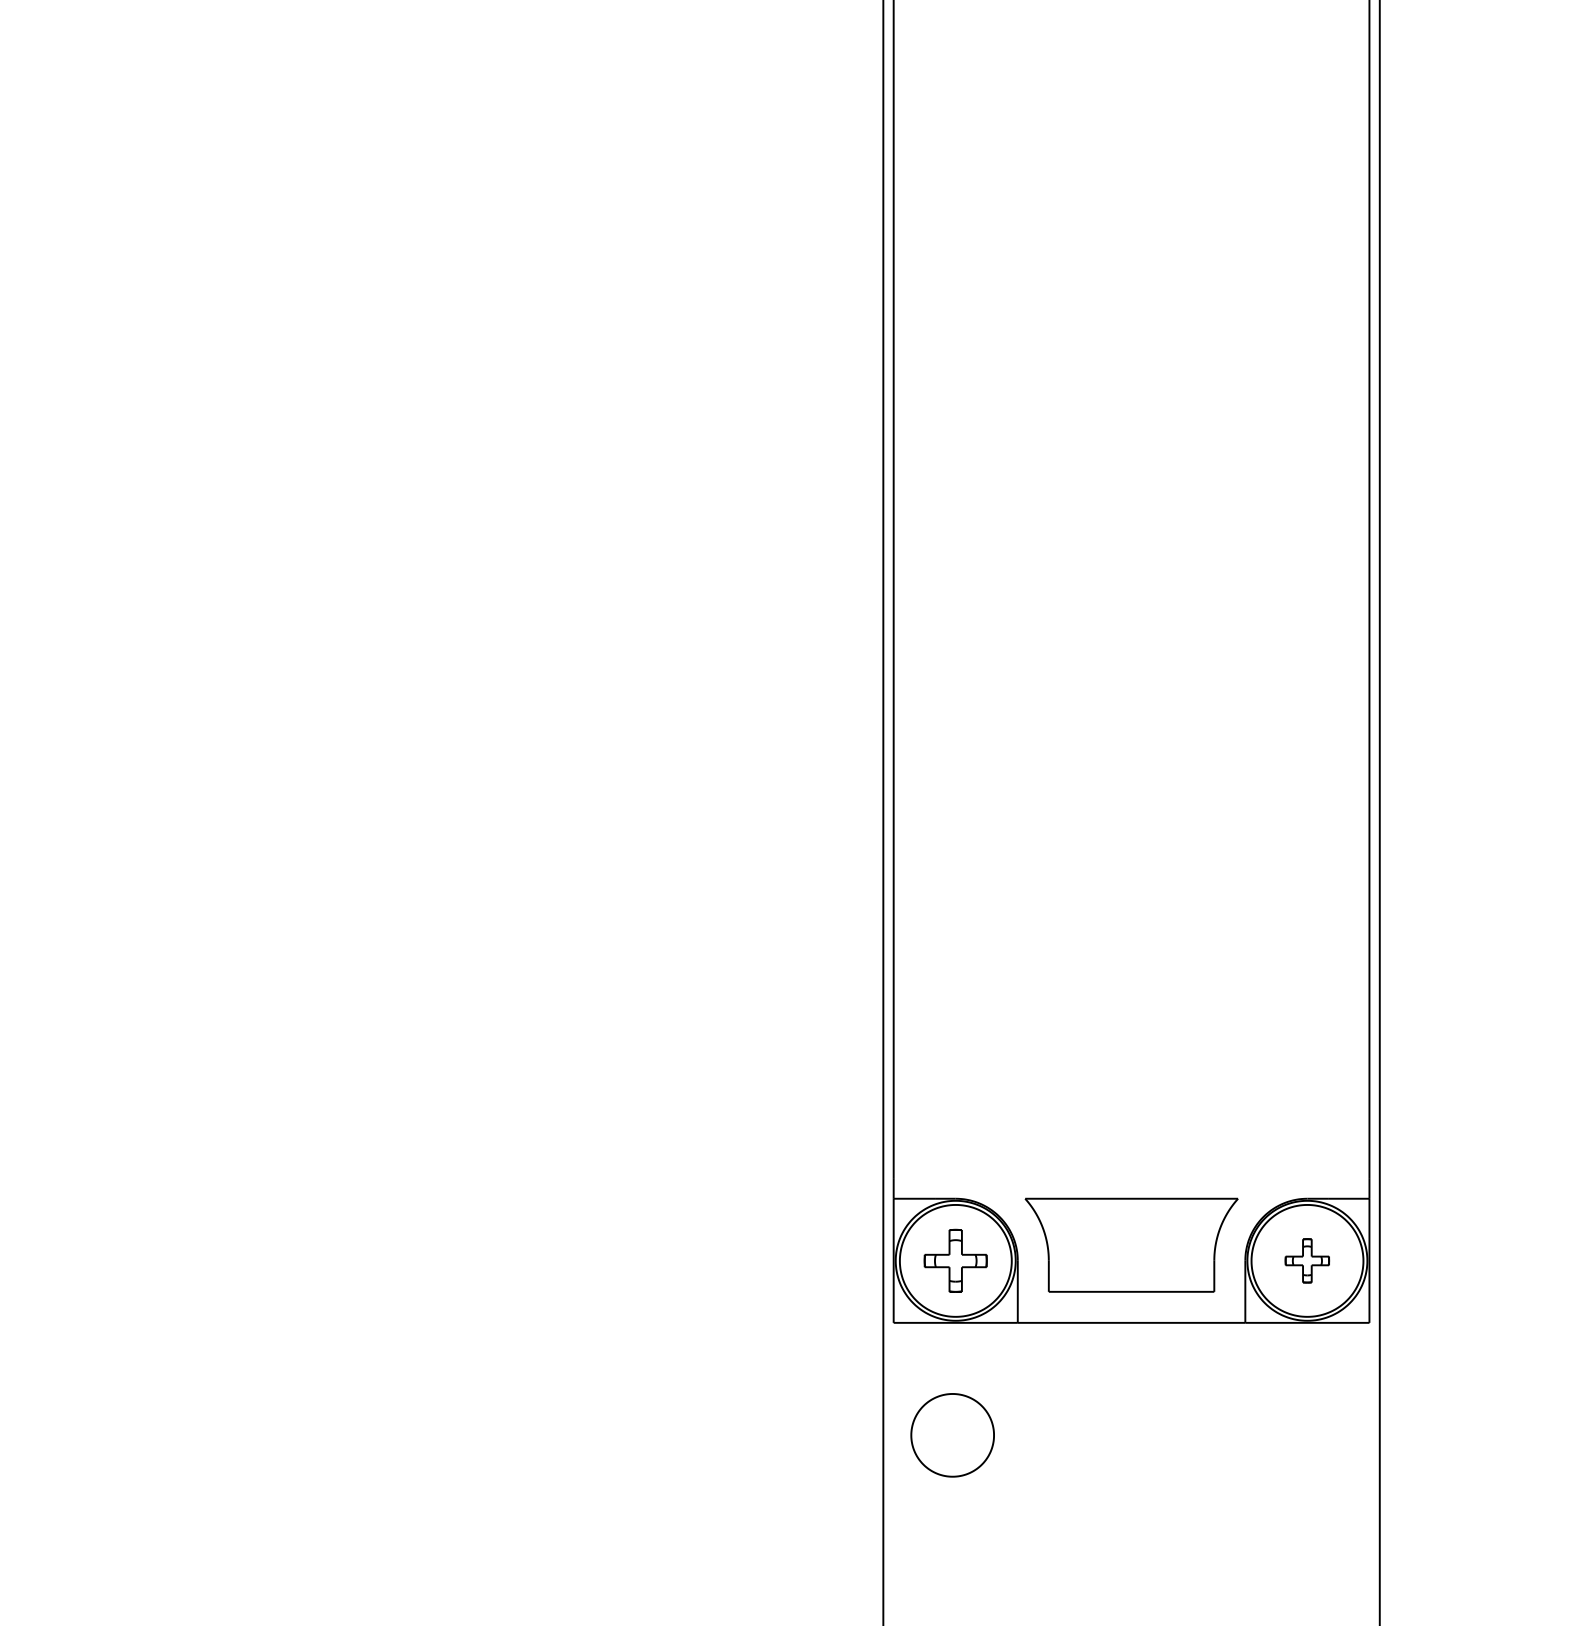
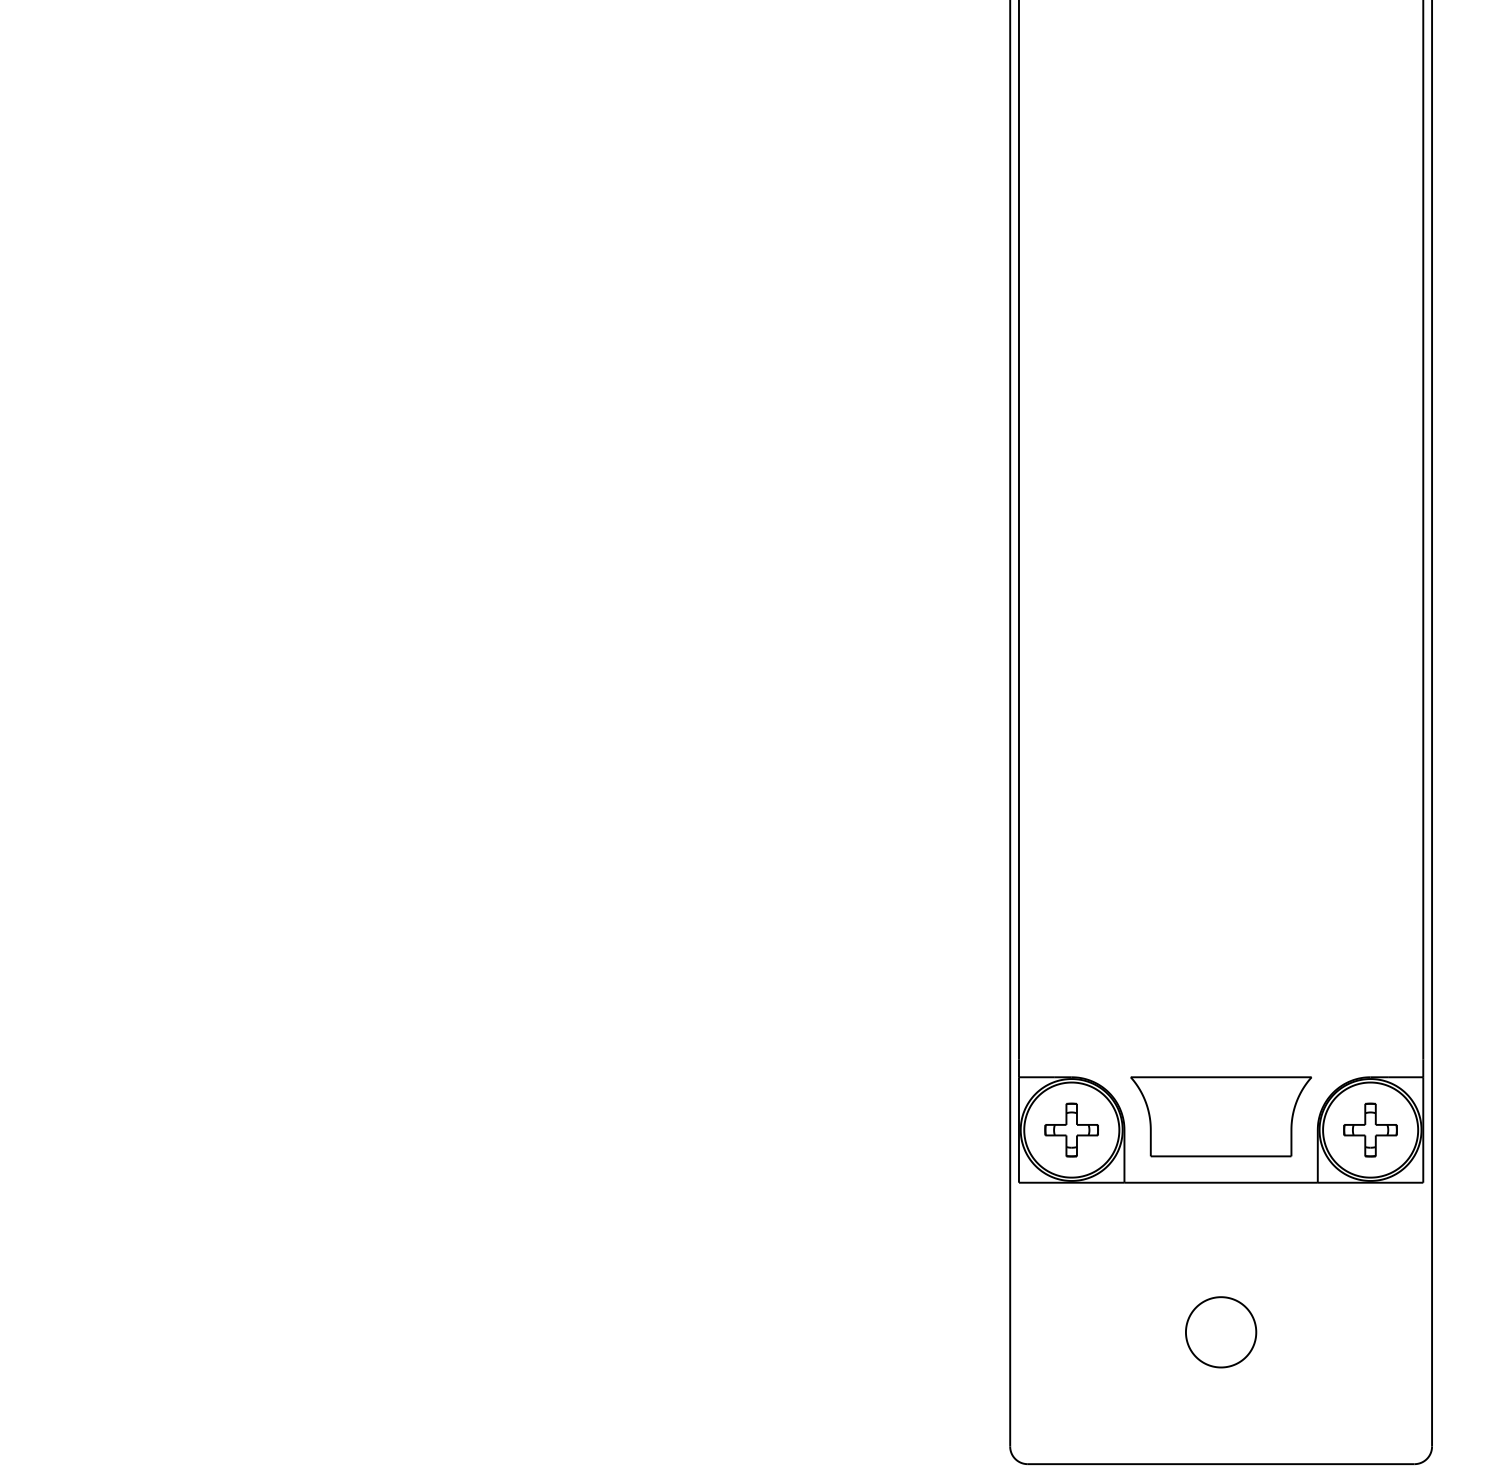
part: (1307, 1260) -> (1370, 1129), size x1.43
part: (953, 1435) -> (1221, 1332), moved

